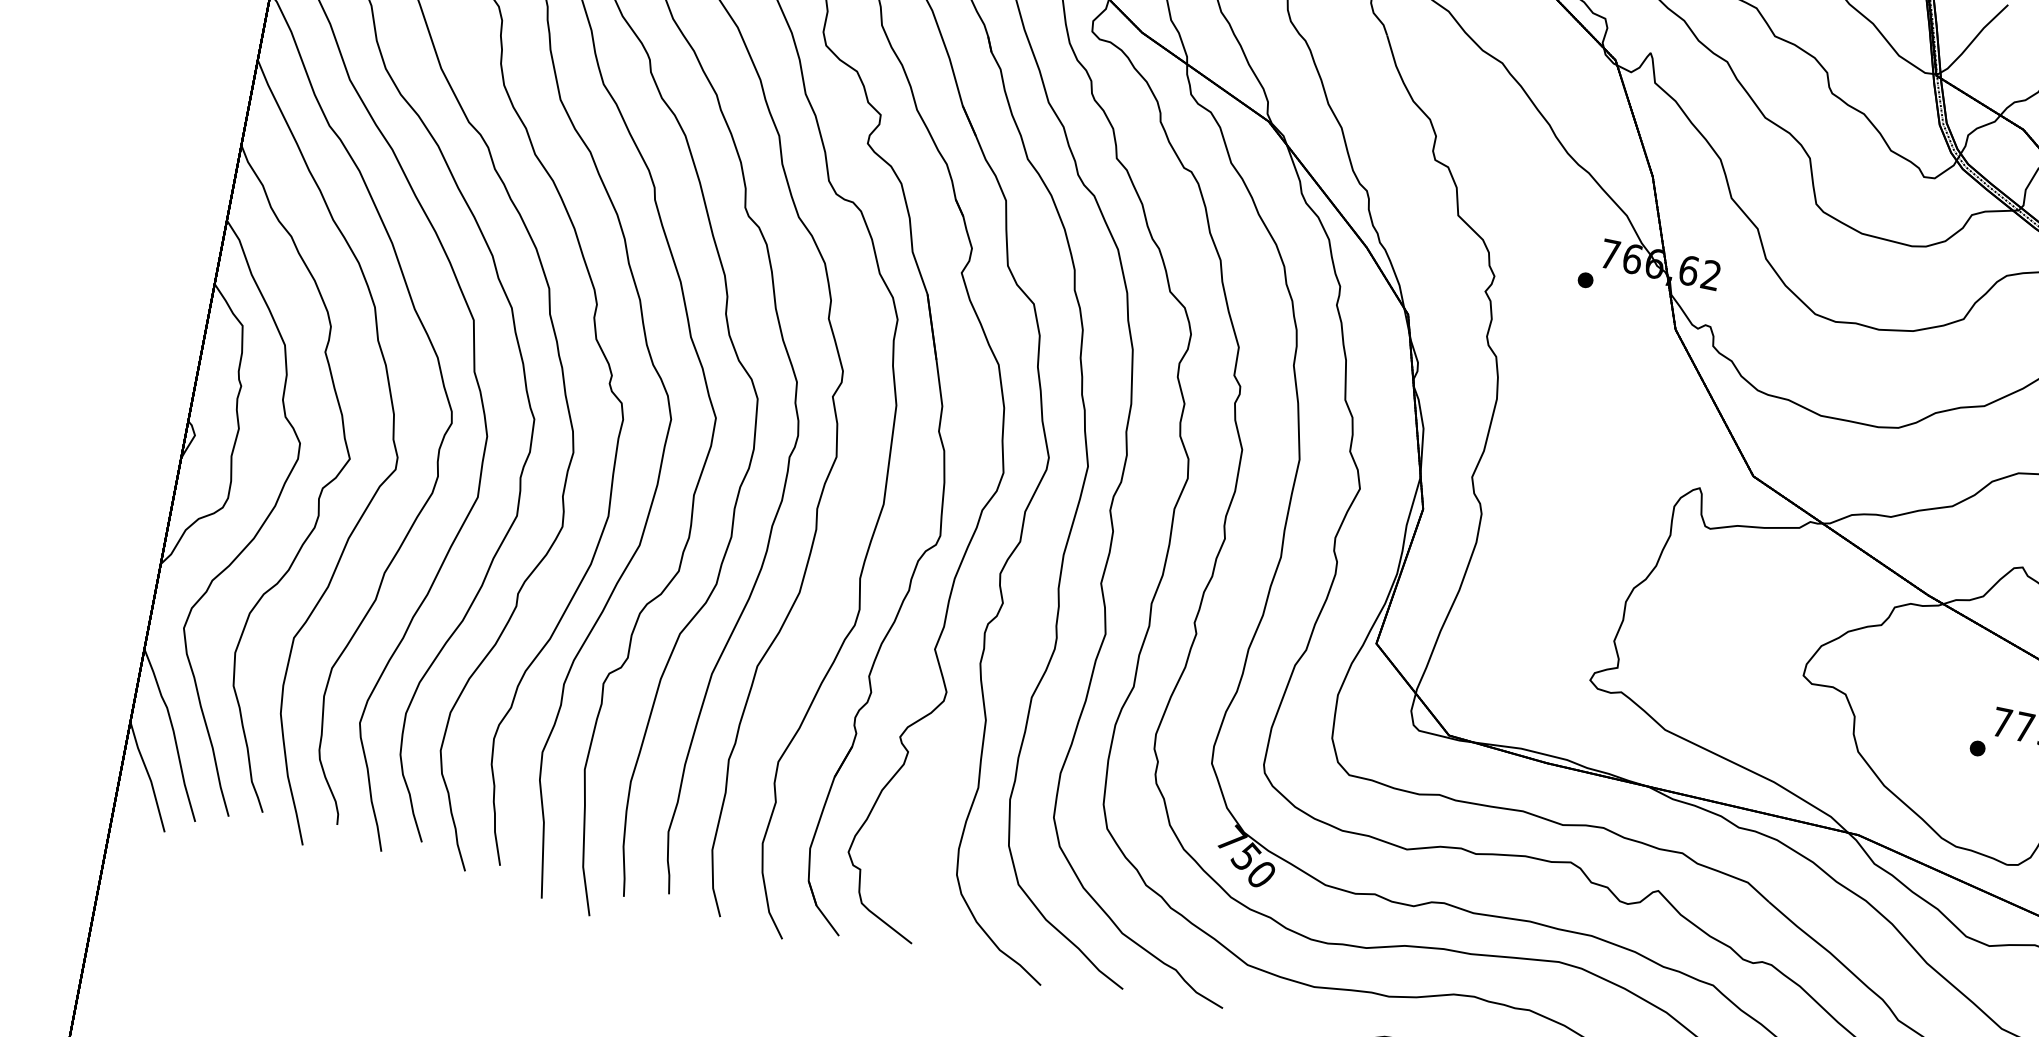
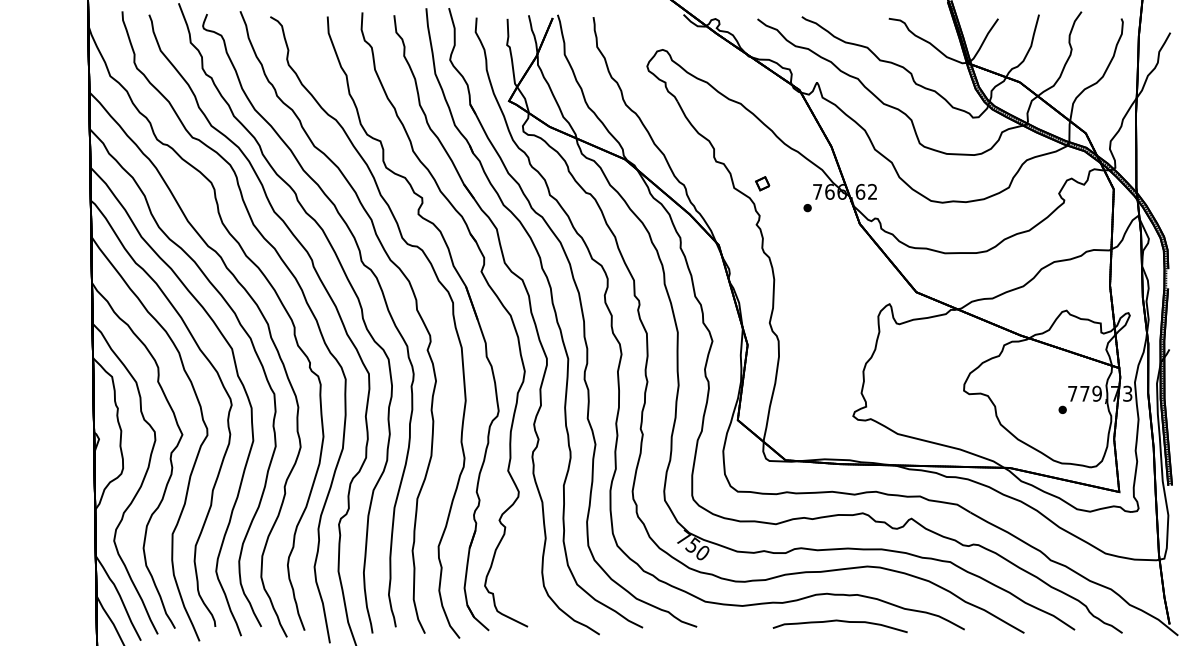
part: (1511, 217) -> (762, 183), added

